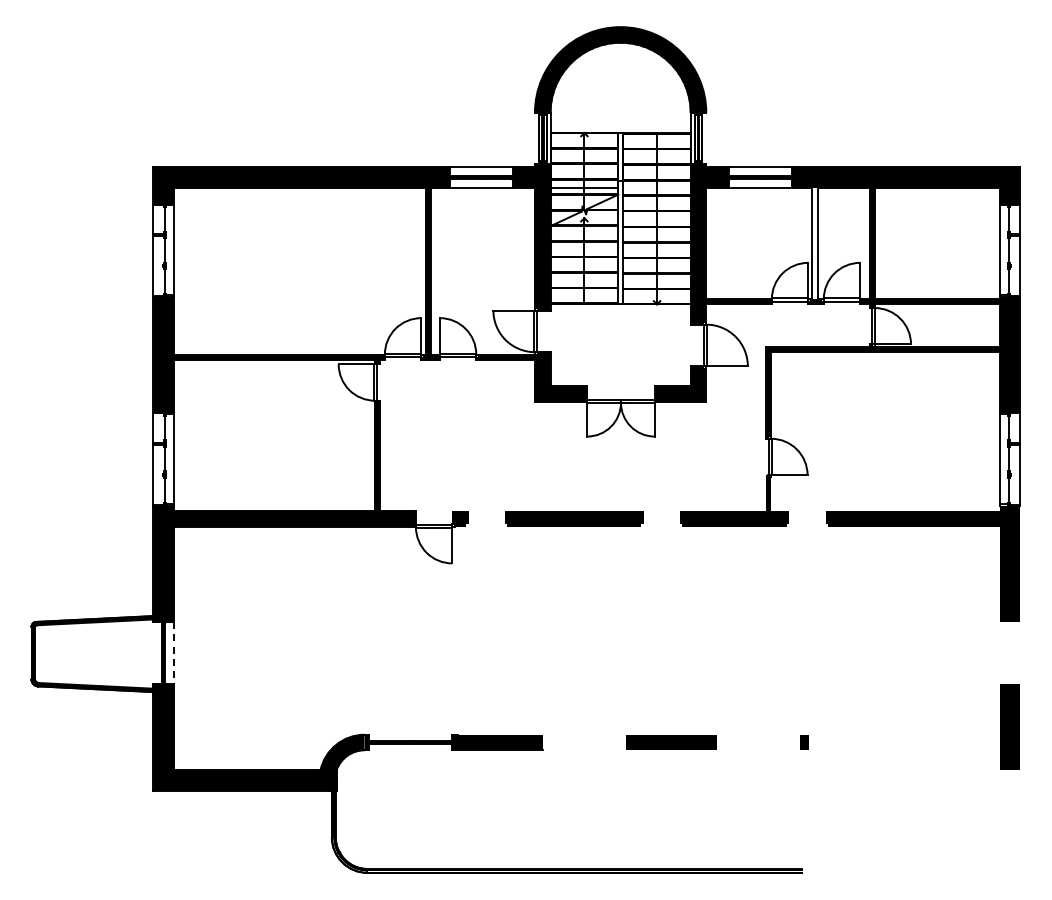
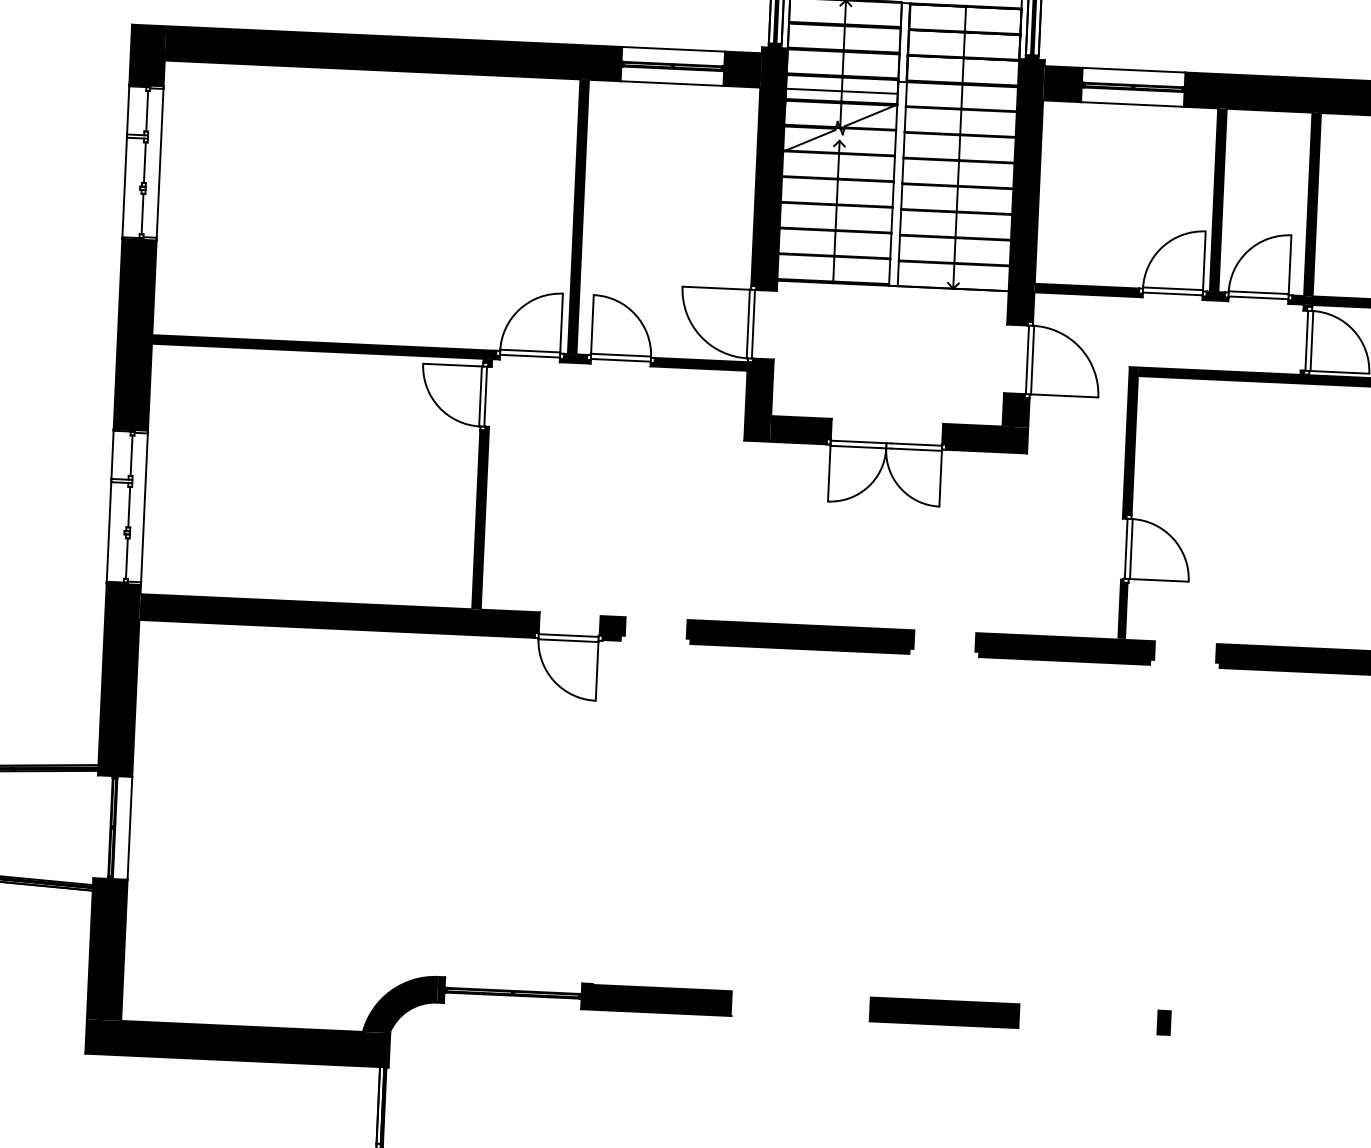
fill: (814, 243) -> (1217, 199), added
line: (174, 653) -> (130, 828), dashed -> solid

